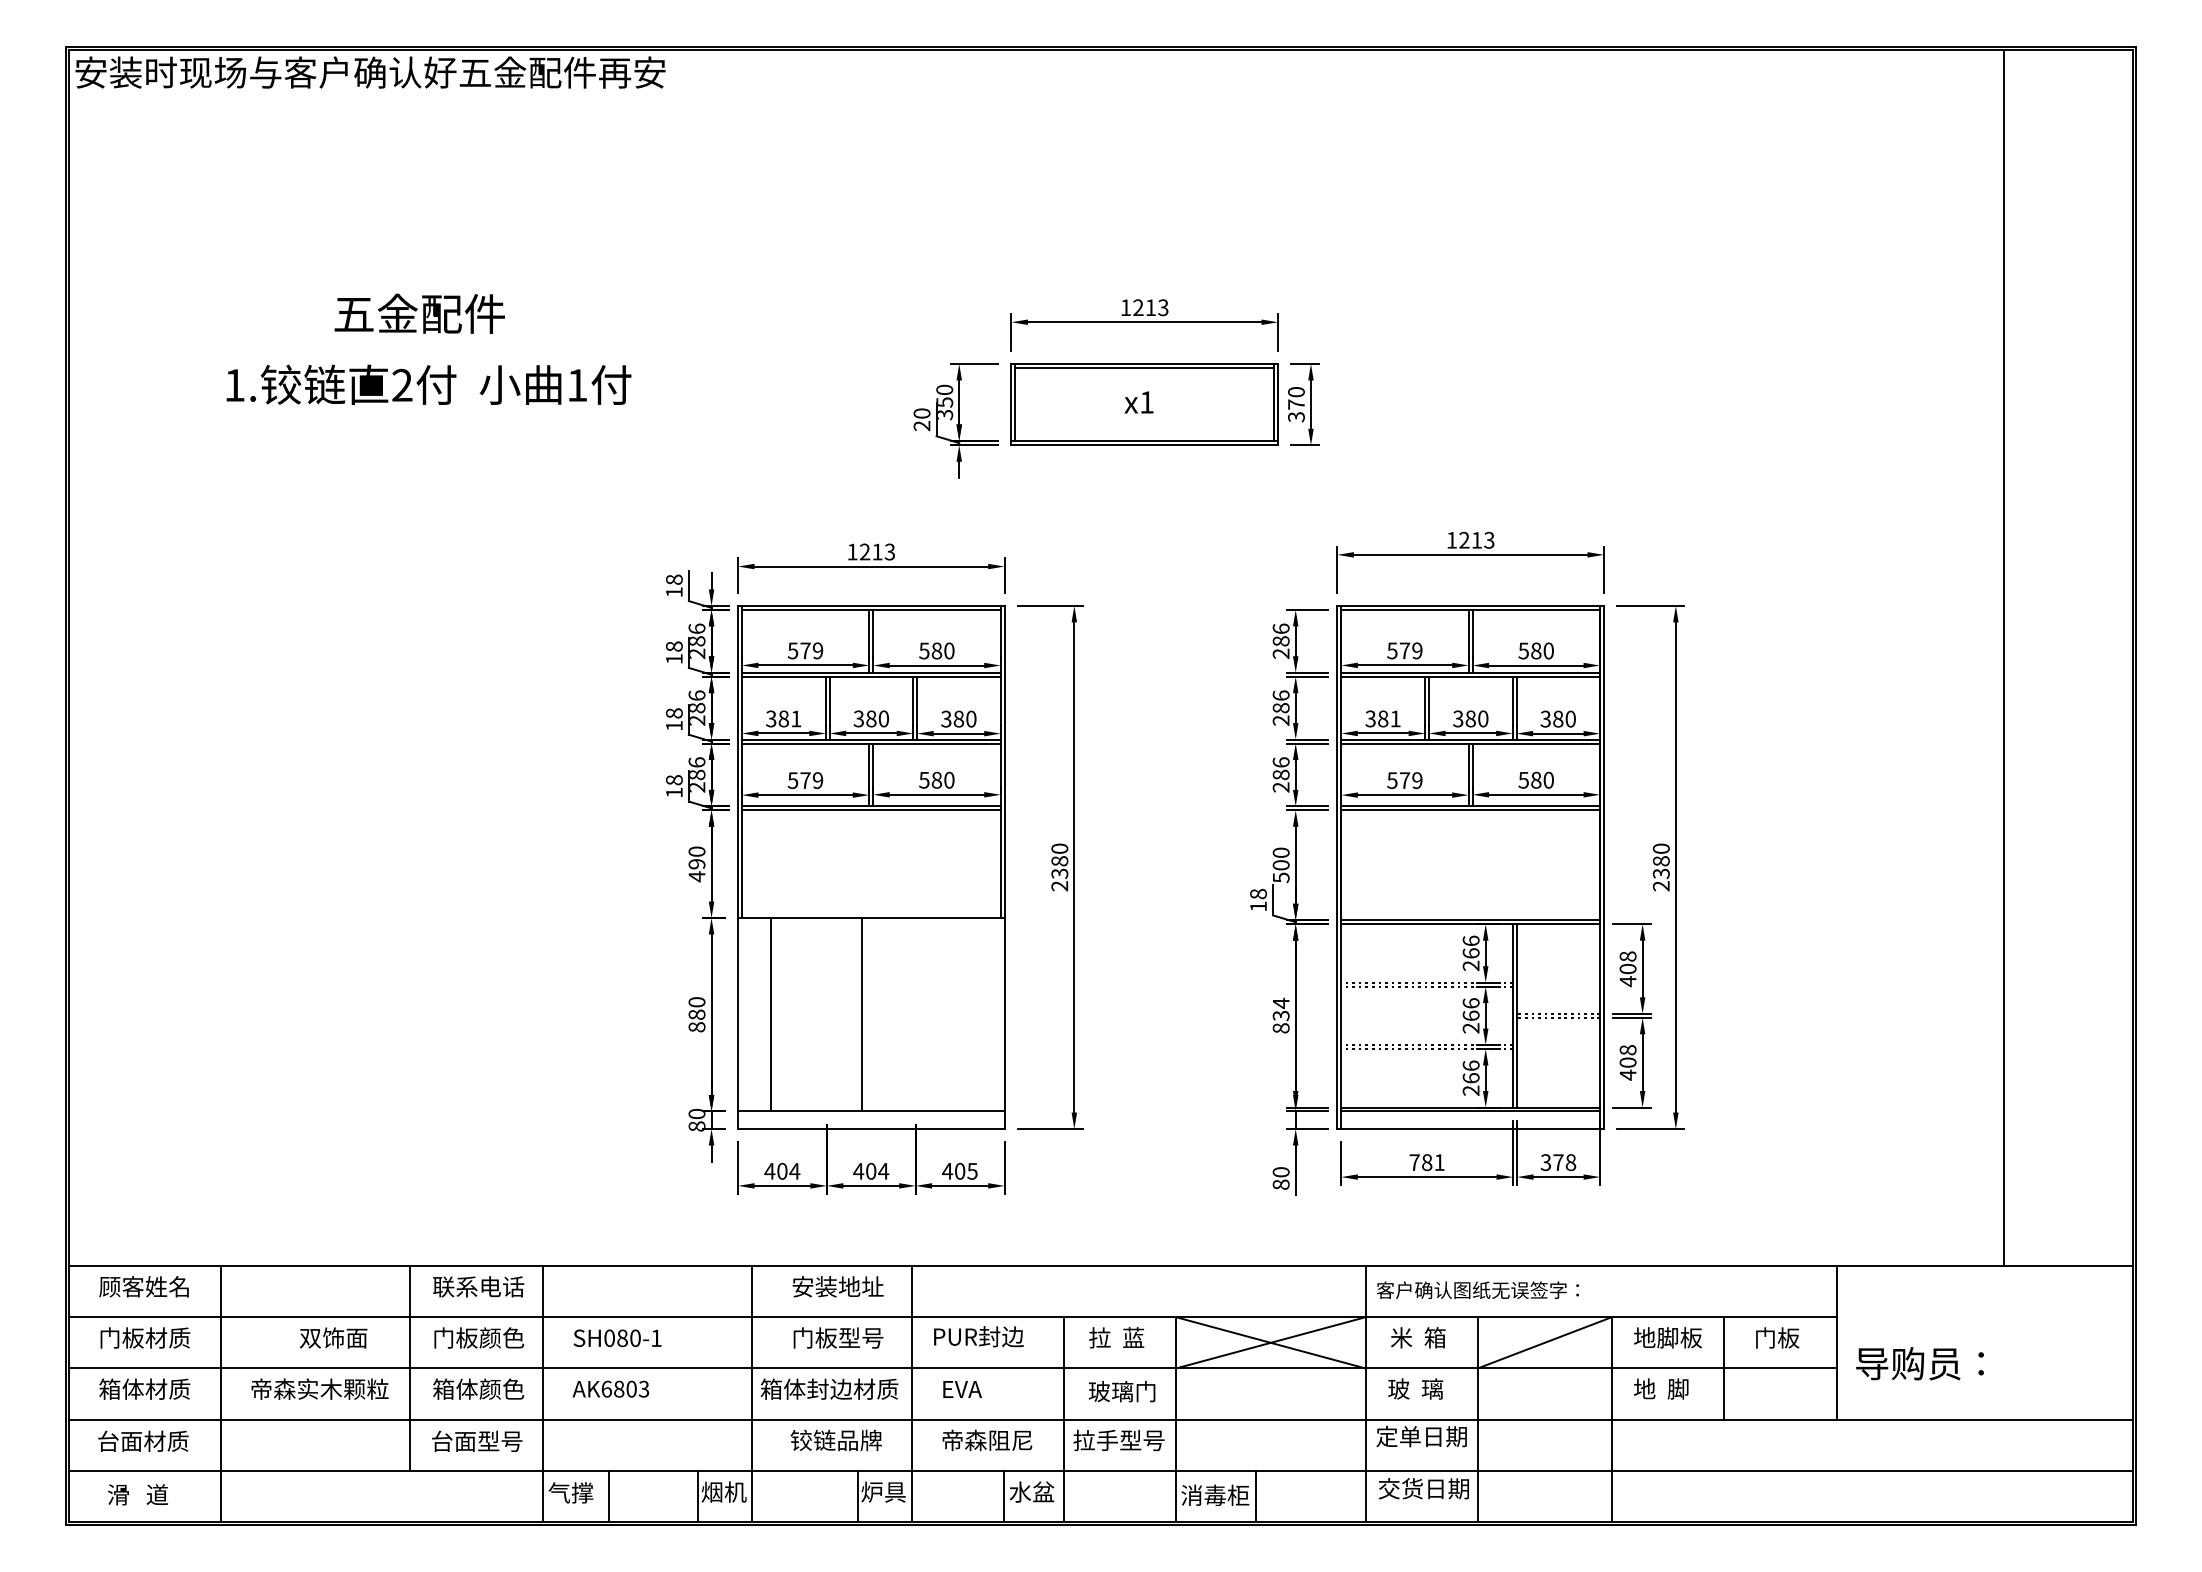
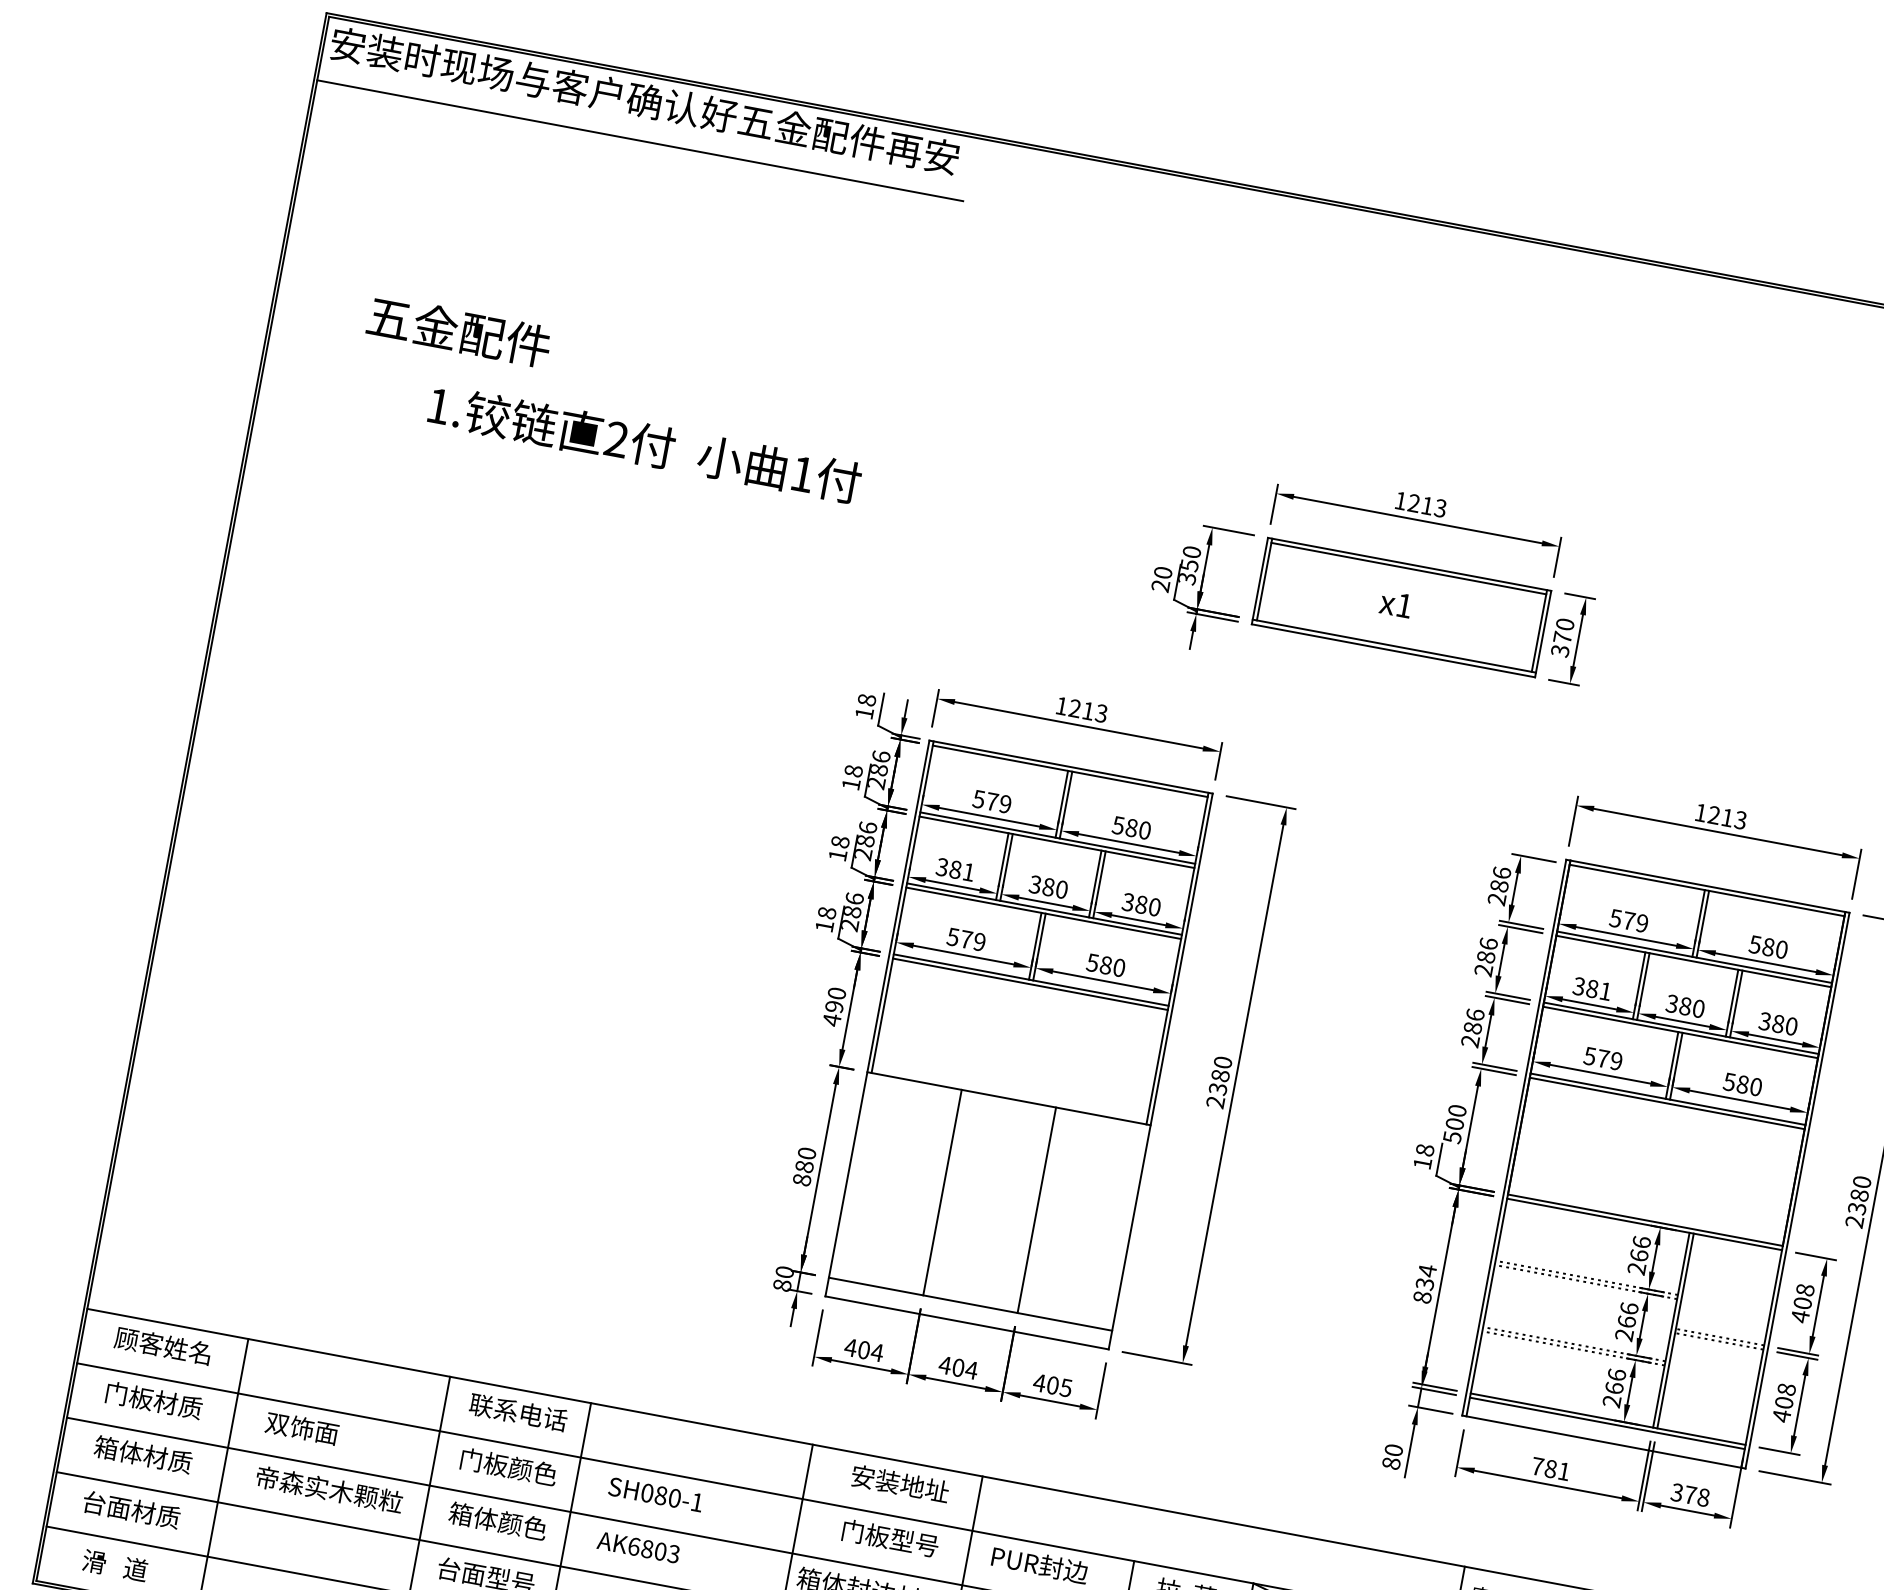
line: (372, 109) -> (639, 140), added
text: (419, 313) -> (458, 330), moved
line: (770, 1014) -> (942, 1192), moved
line: (861, 1014) -> (1036, 1209), moved
text: (333, 1337) -> (302, 1427), moved

